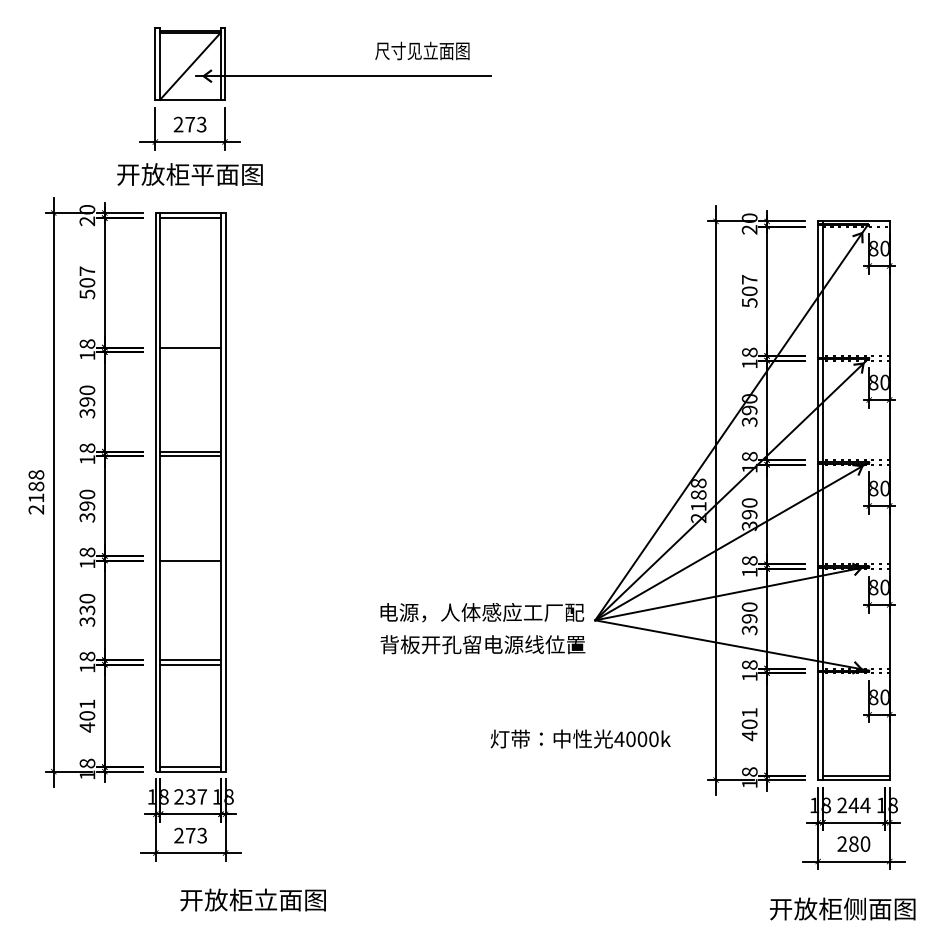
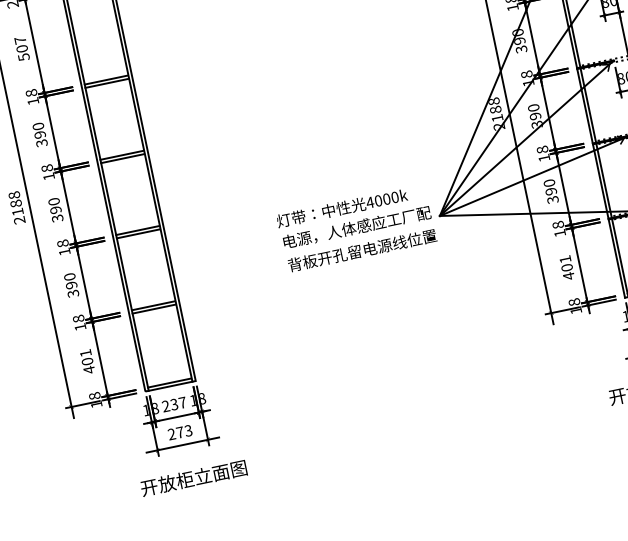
line: (190, 352) -> (107, 83), added
line: (190, 555) -> (137, 230), added
text: (87, 610) -> (71, 285), 330 -> 390
text: (580, 738) -> (341, 207), moved
text: (252, 899) -> (193, 477), moved

